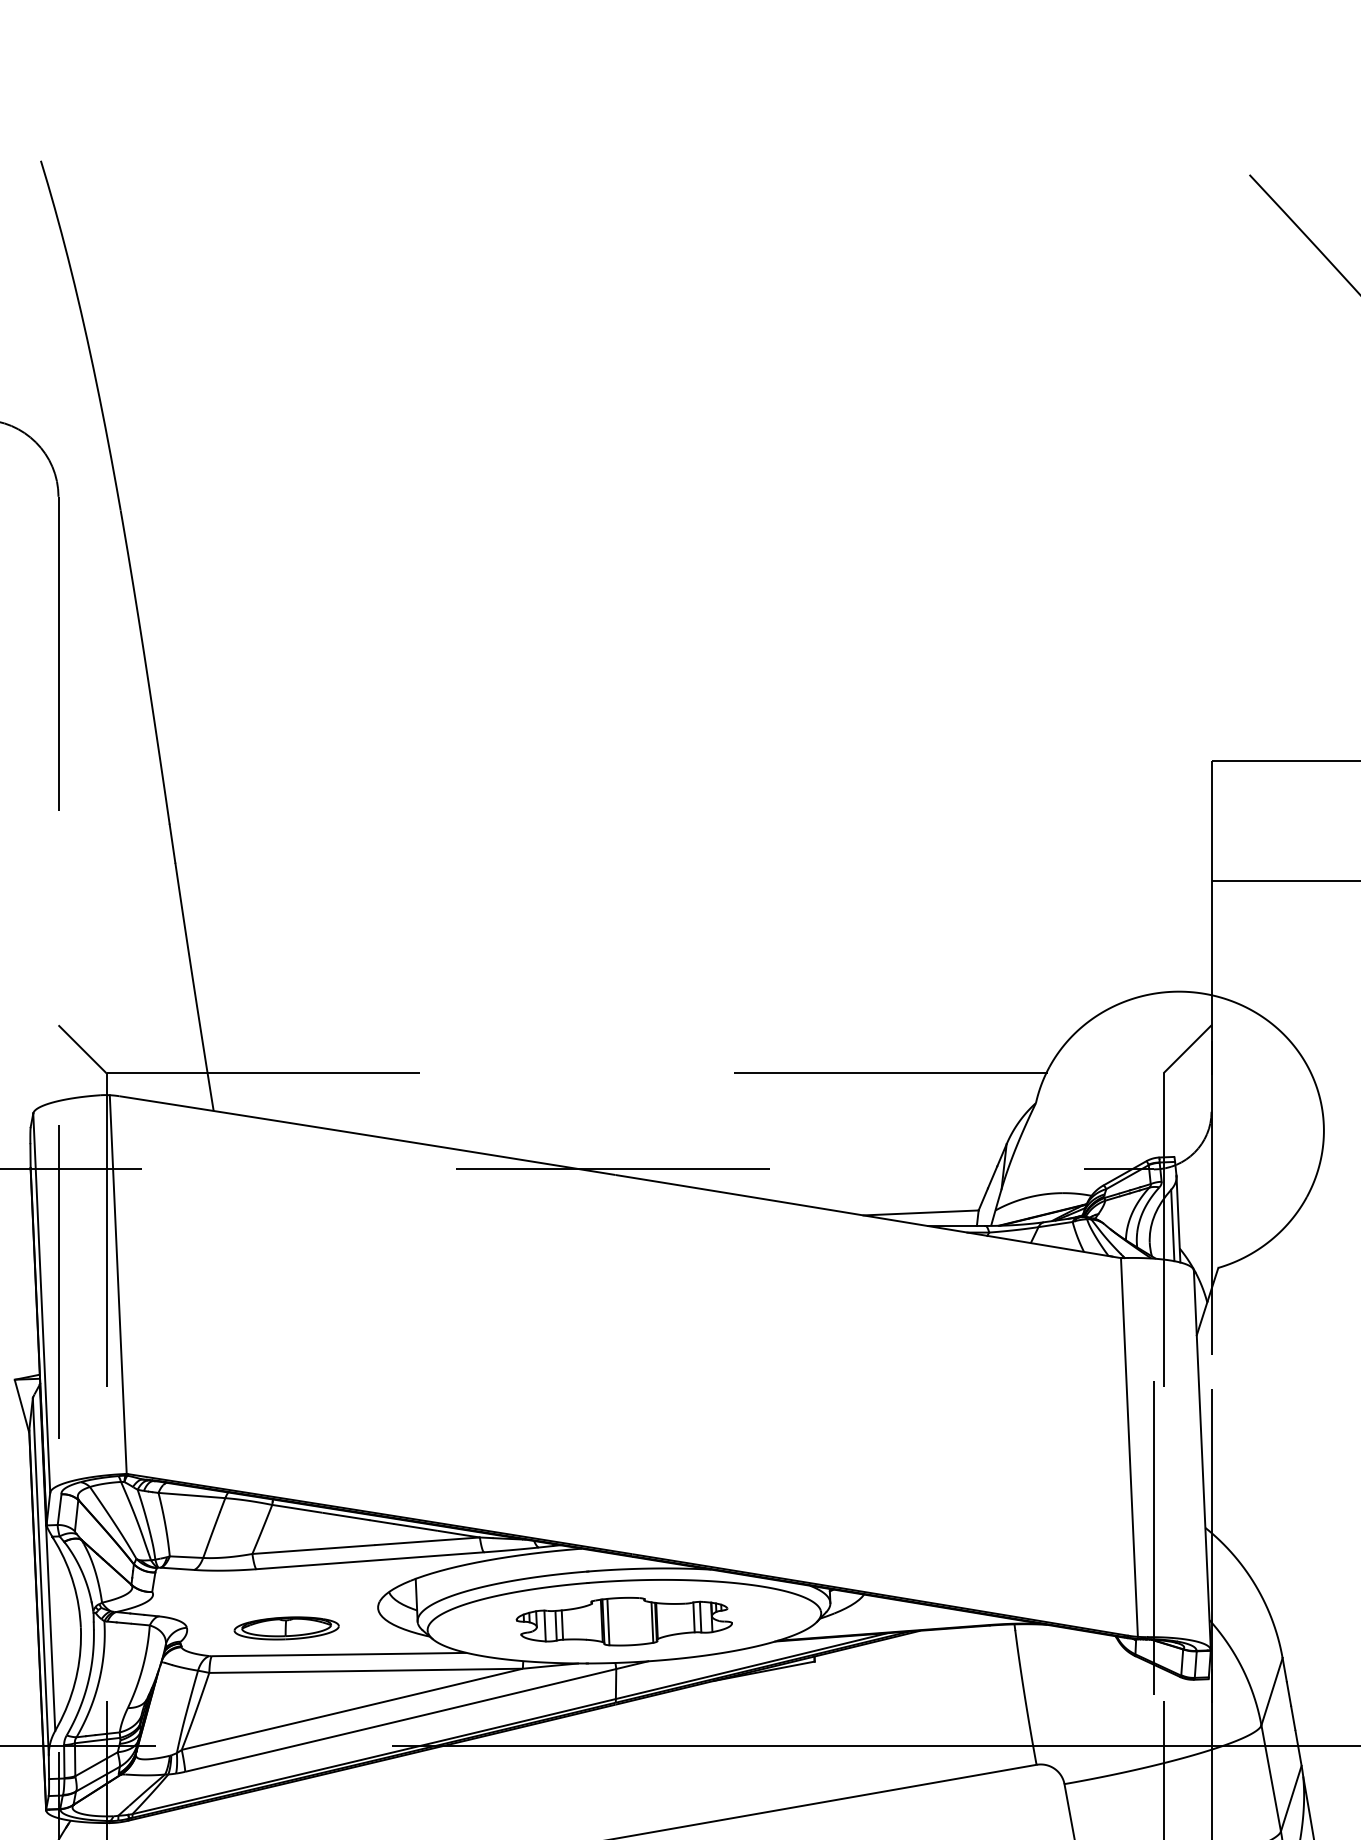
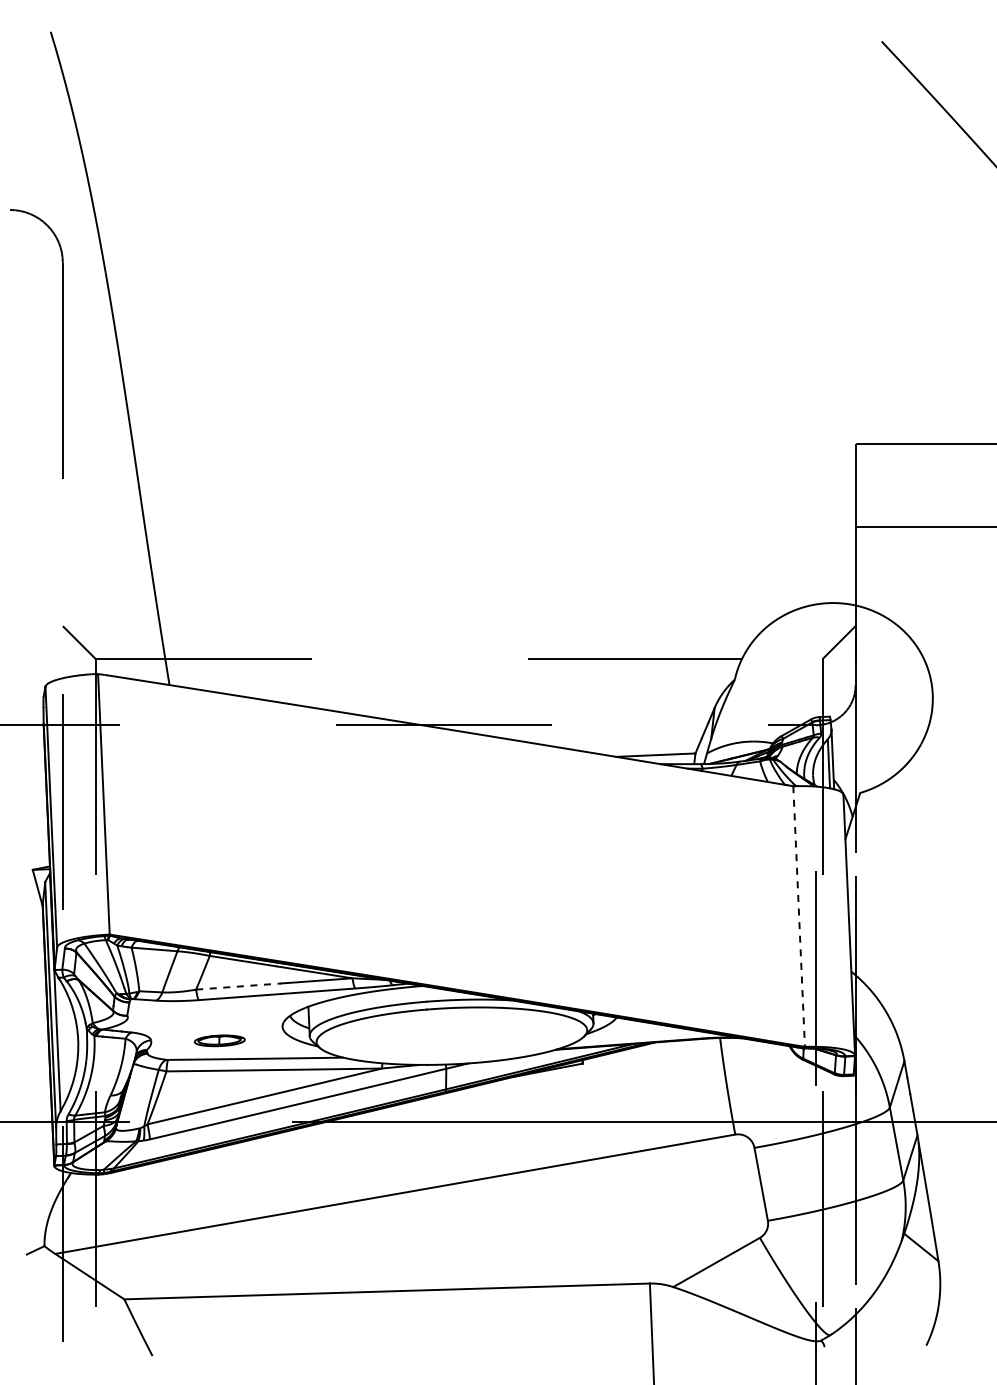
line: (1129, 1447) -> (799, 916), solid -> dashed
line: (314, 1549) -> (238, 986), solid -> dashed
part: (623, 1620) -> (451, 1035), removed
part: (286, 1627) -> (219, 1040), size x0.7

